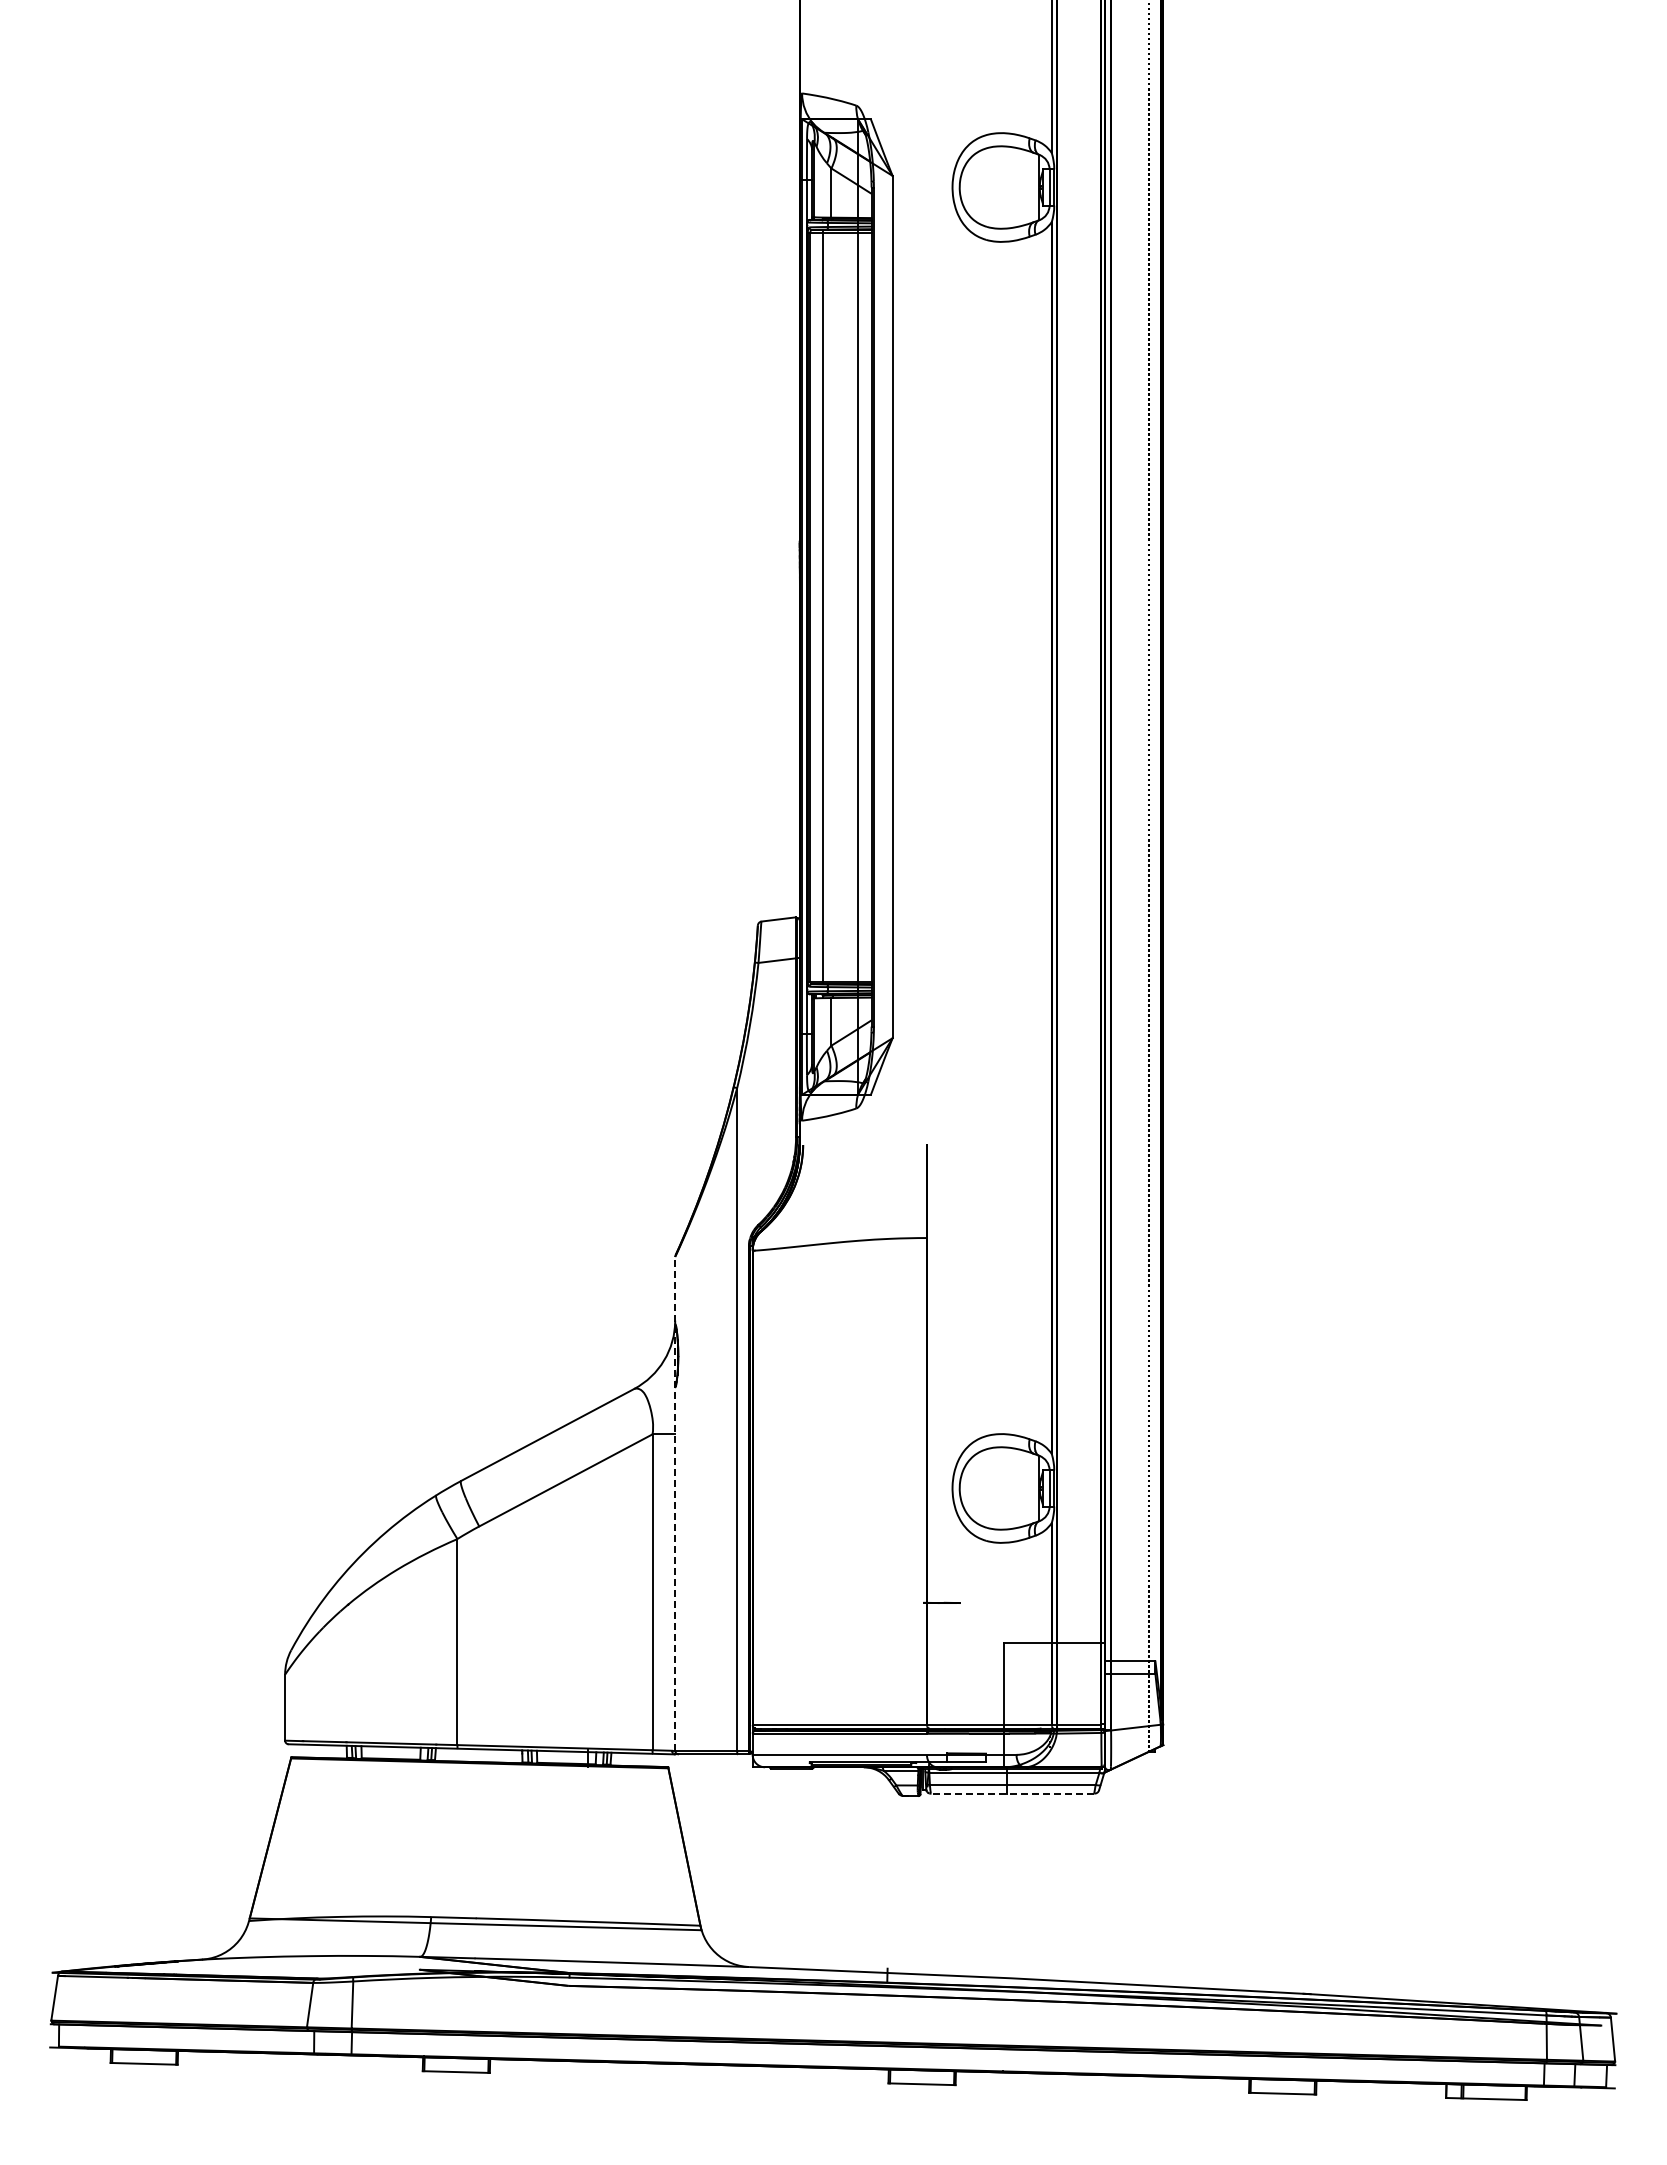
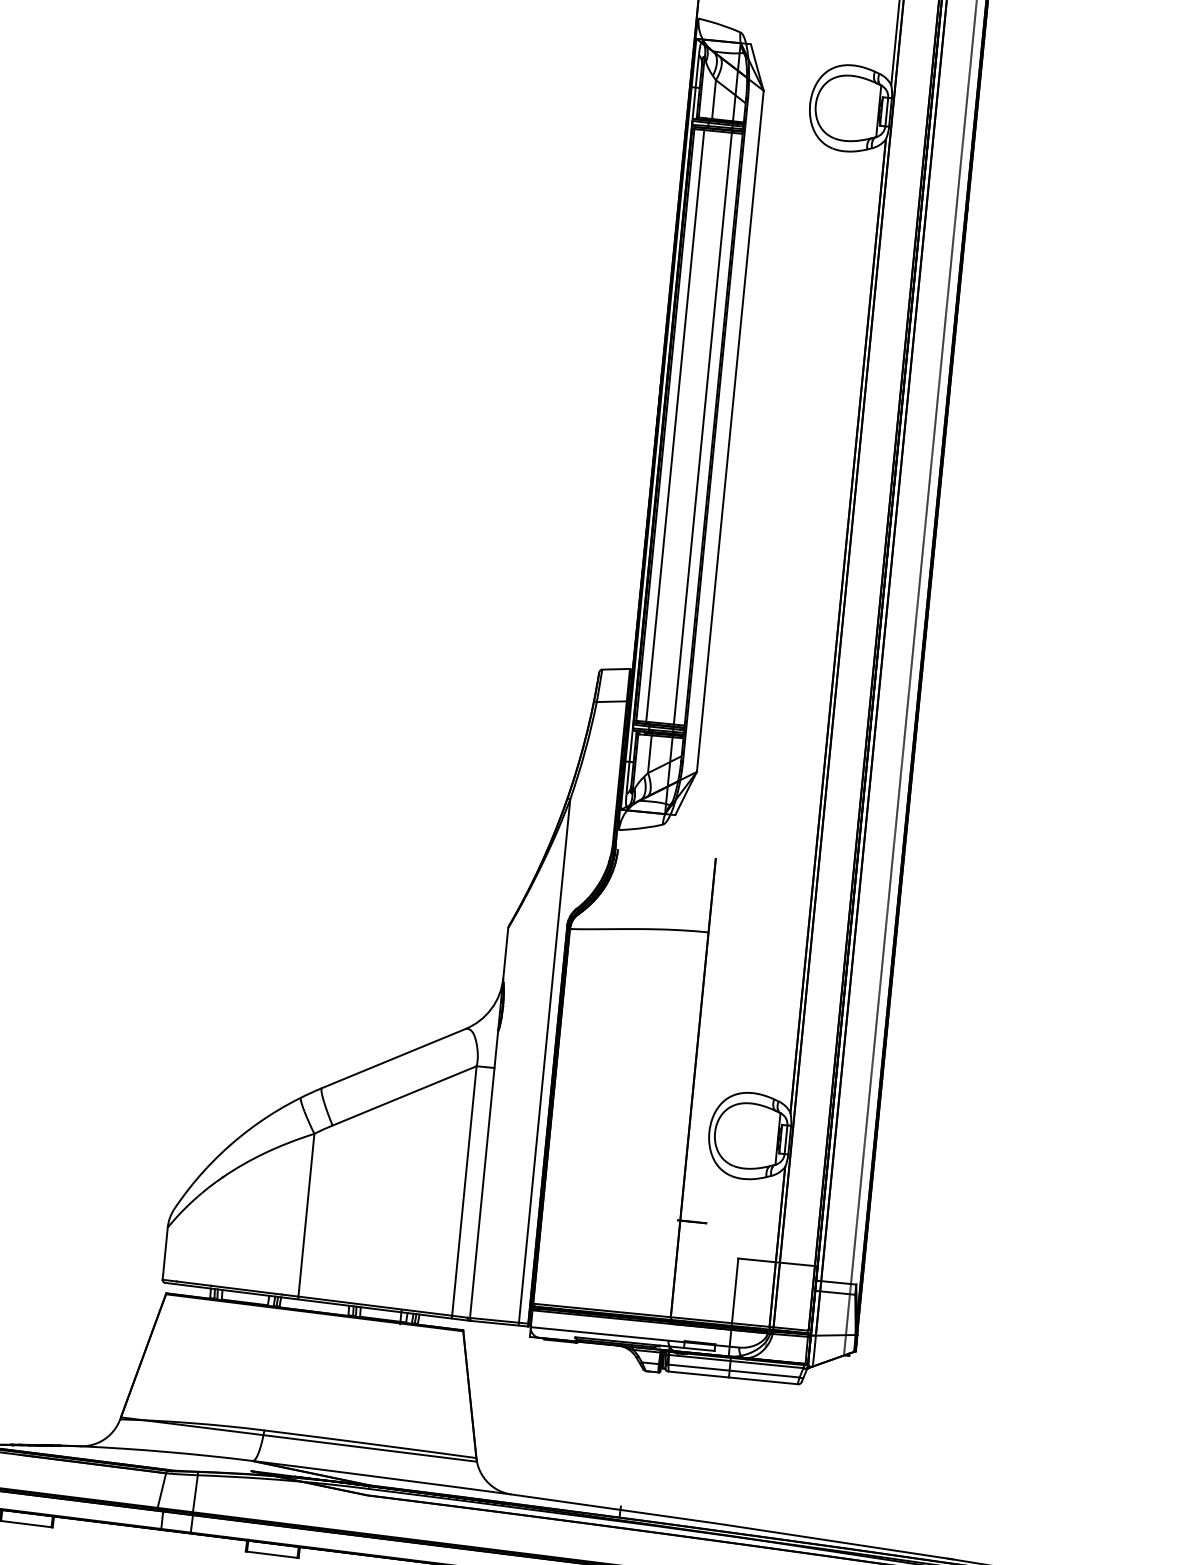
line: (675, 1503) -> (489, 1122), dashed -> solid
line: (1012, 1793) -> (733, 1377), dashed -> solid

